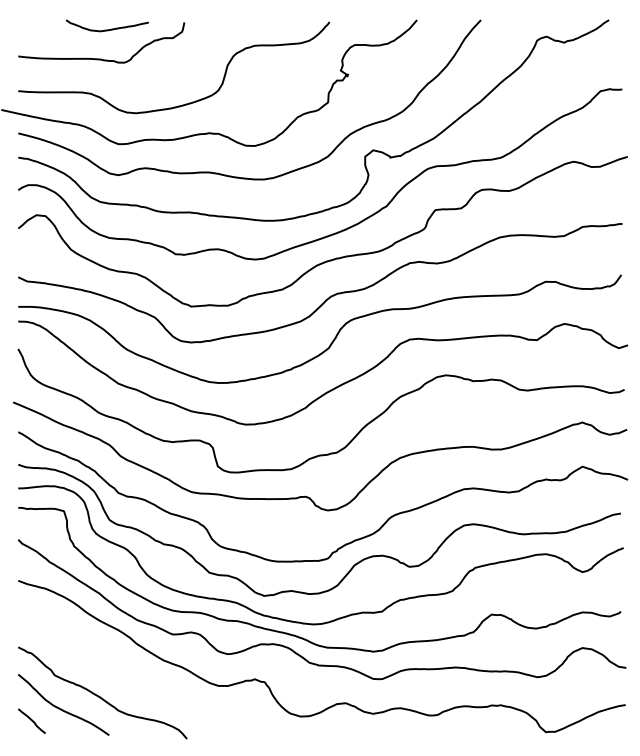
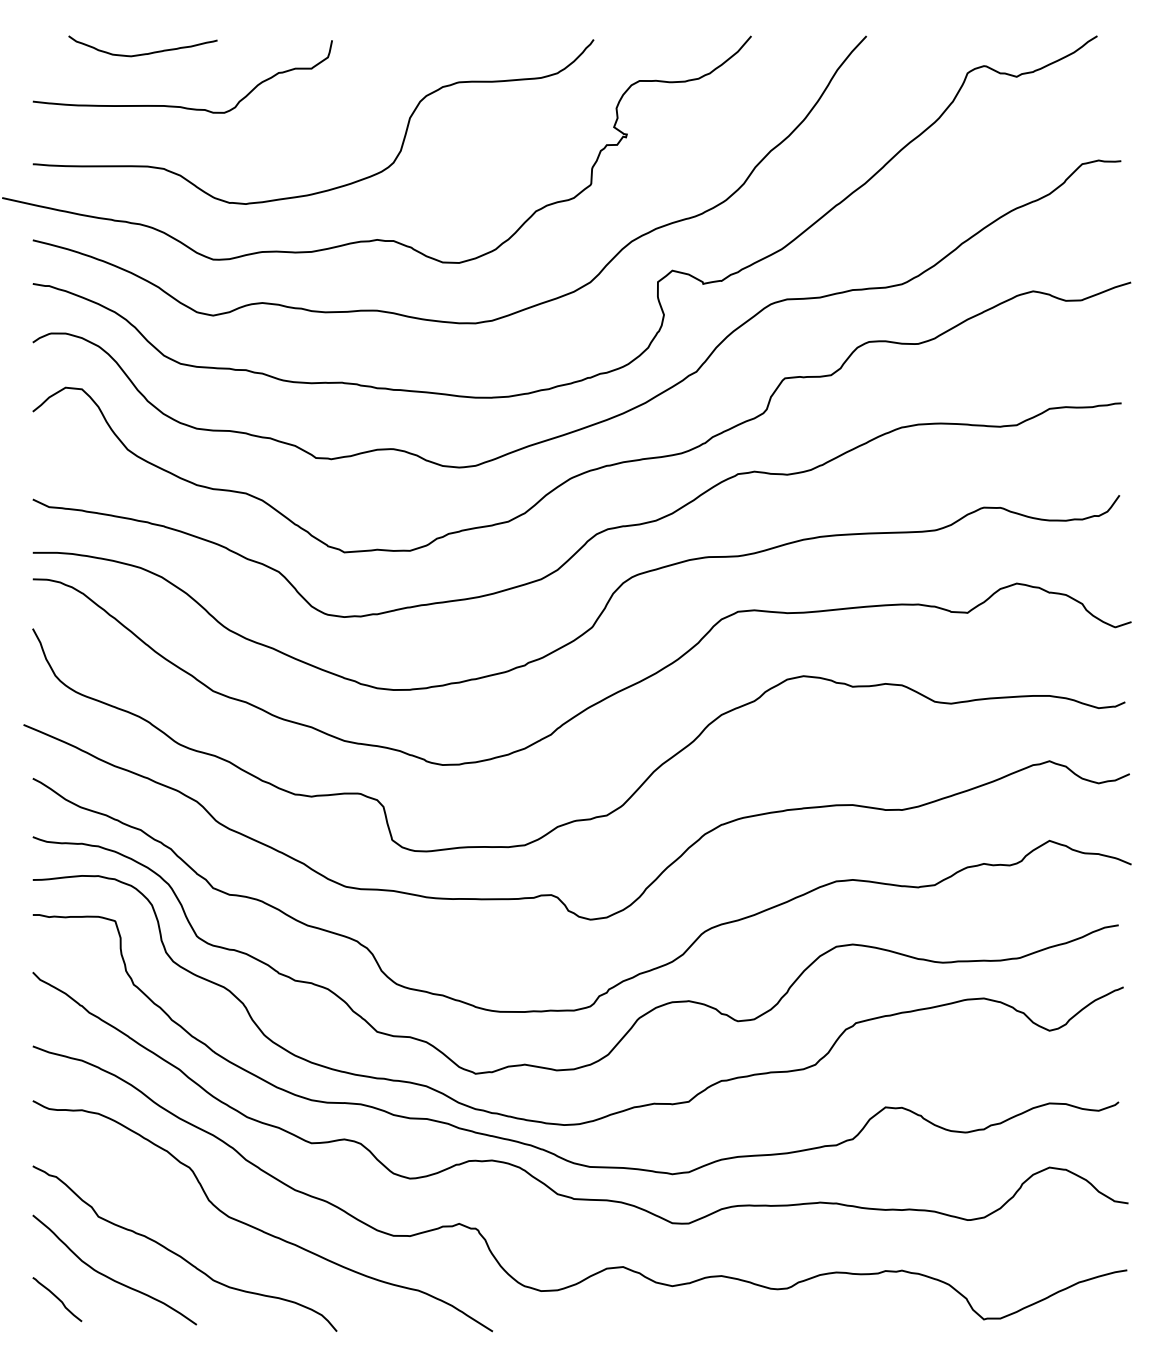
curve: (106, 29) -> (141, 53), moved
curve: (144, 681) -> (260, 1227), added

